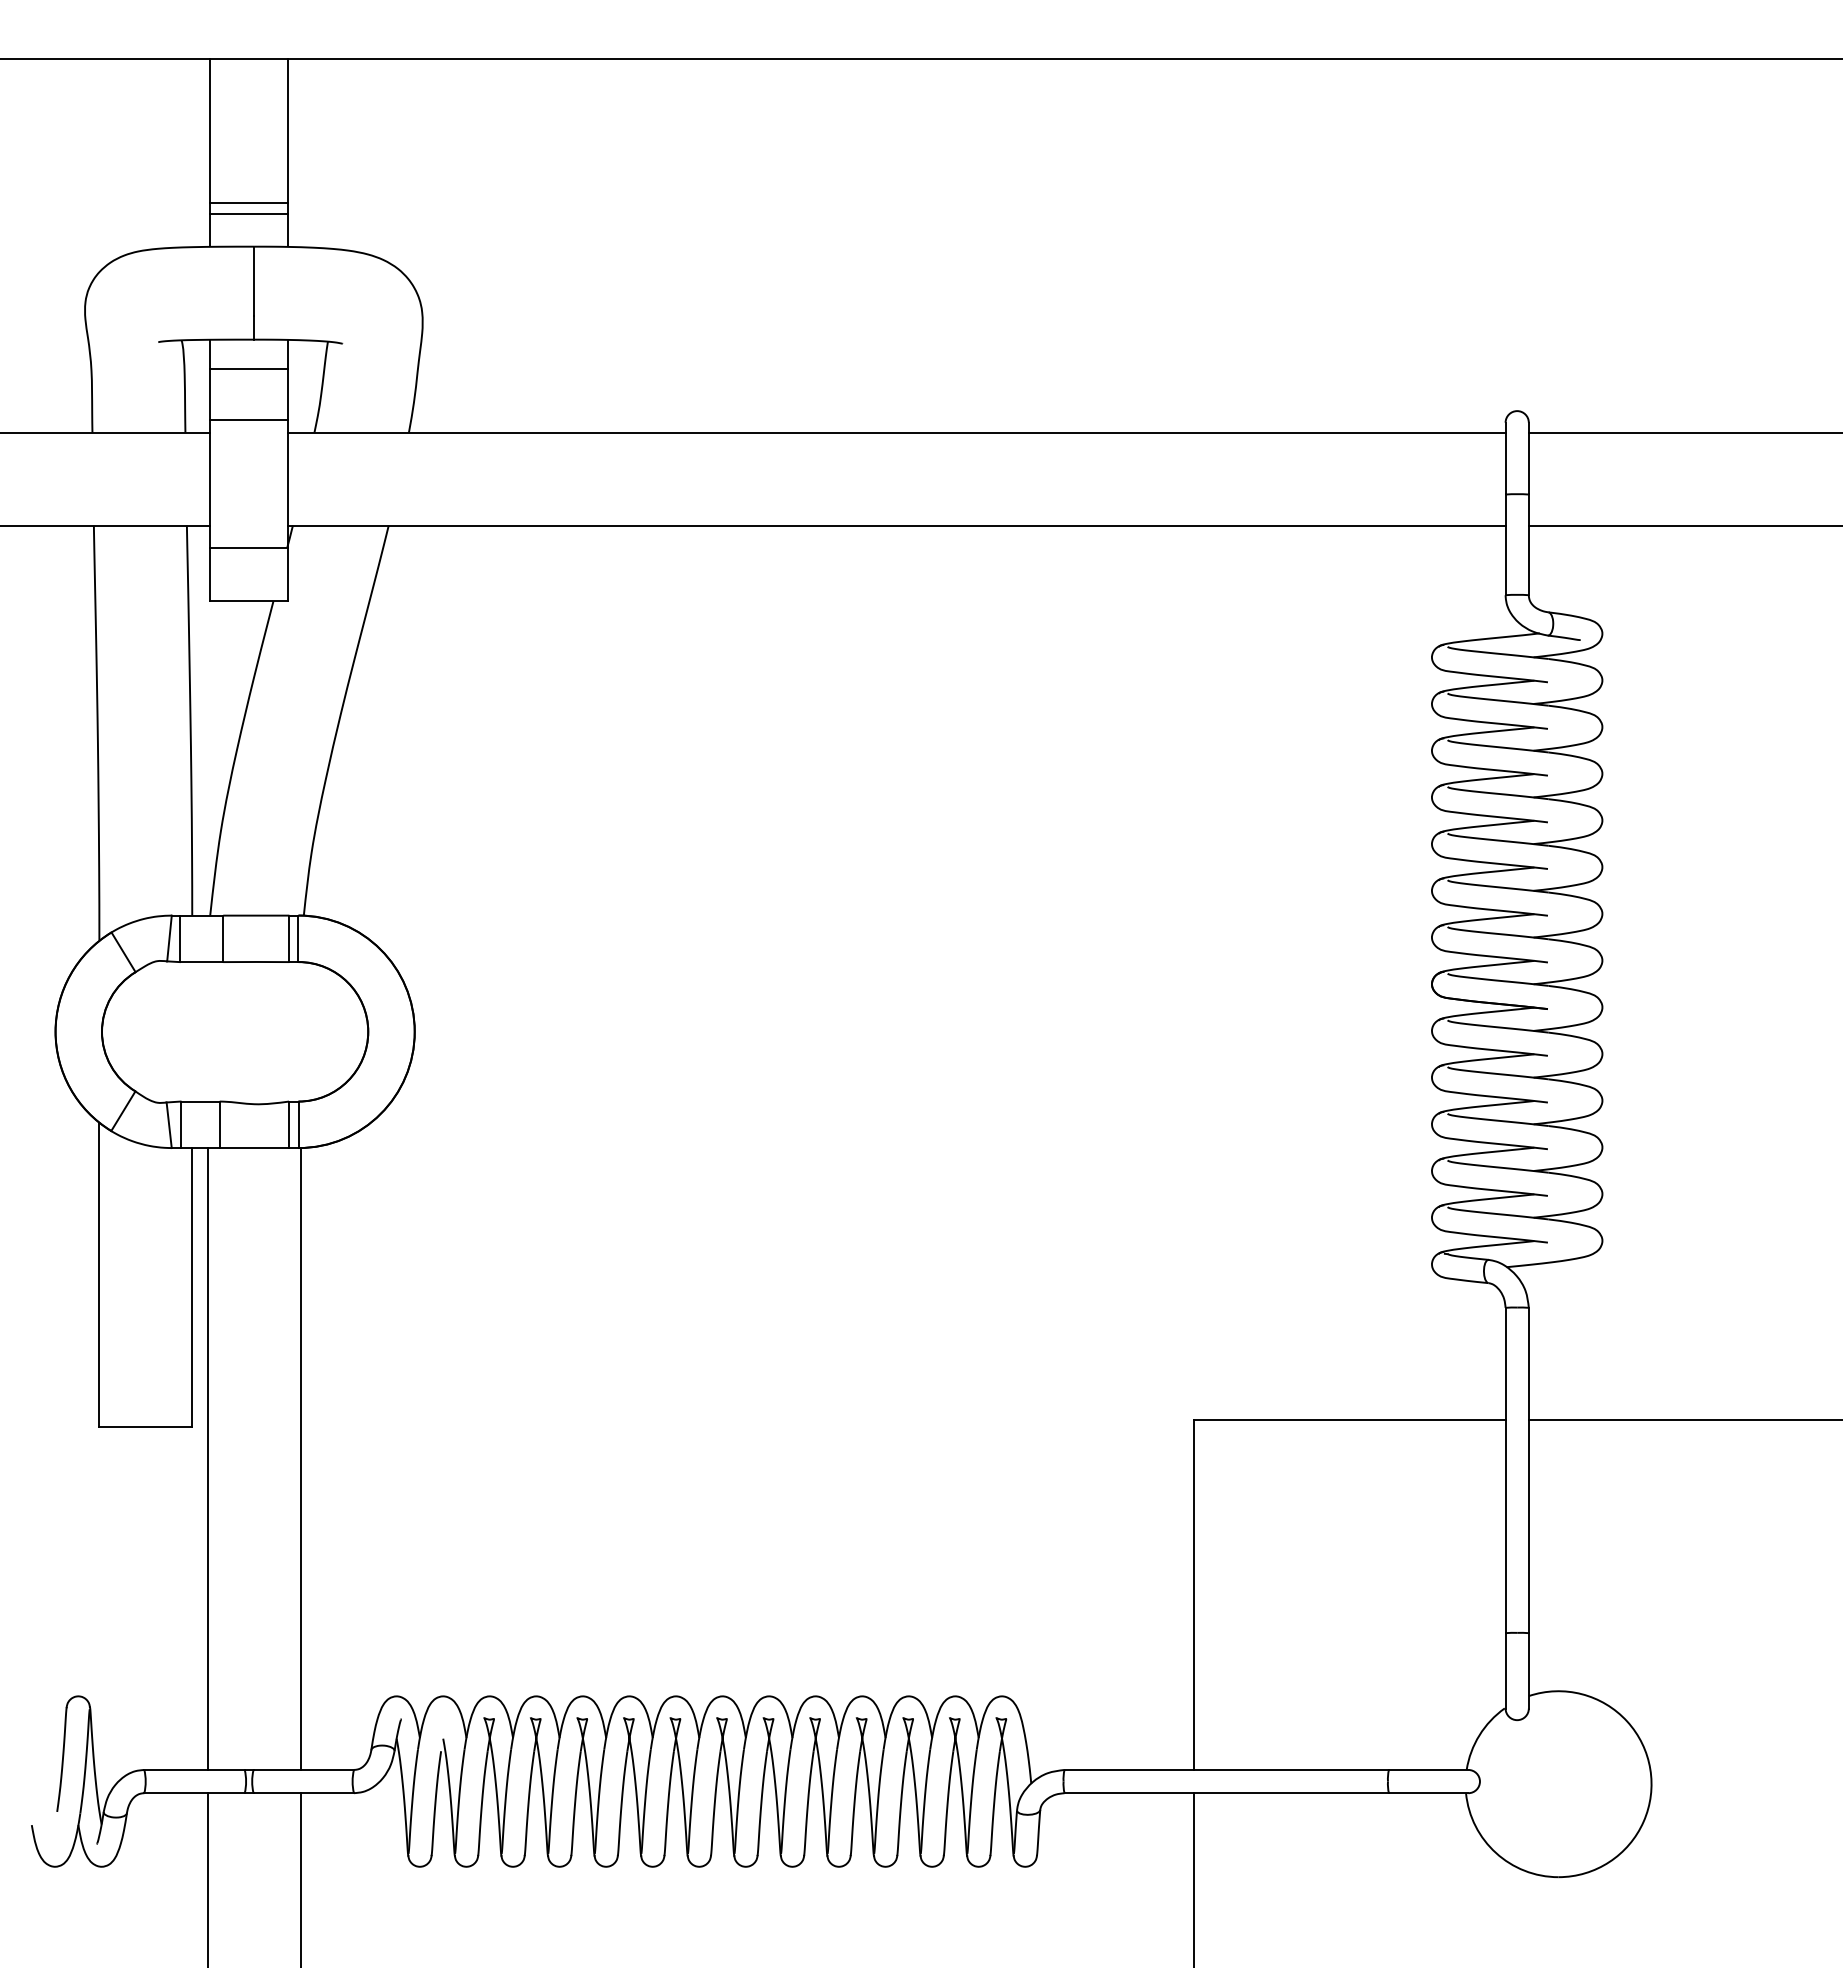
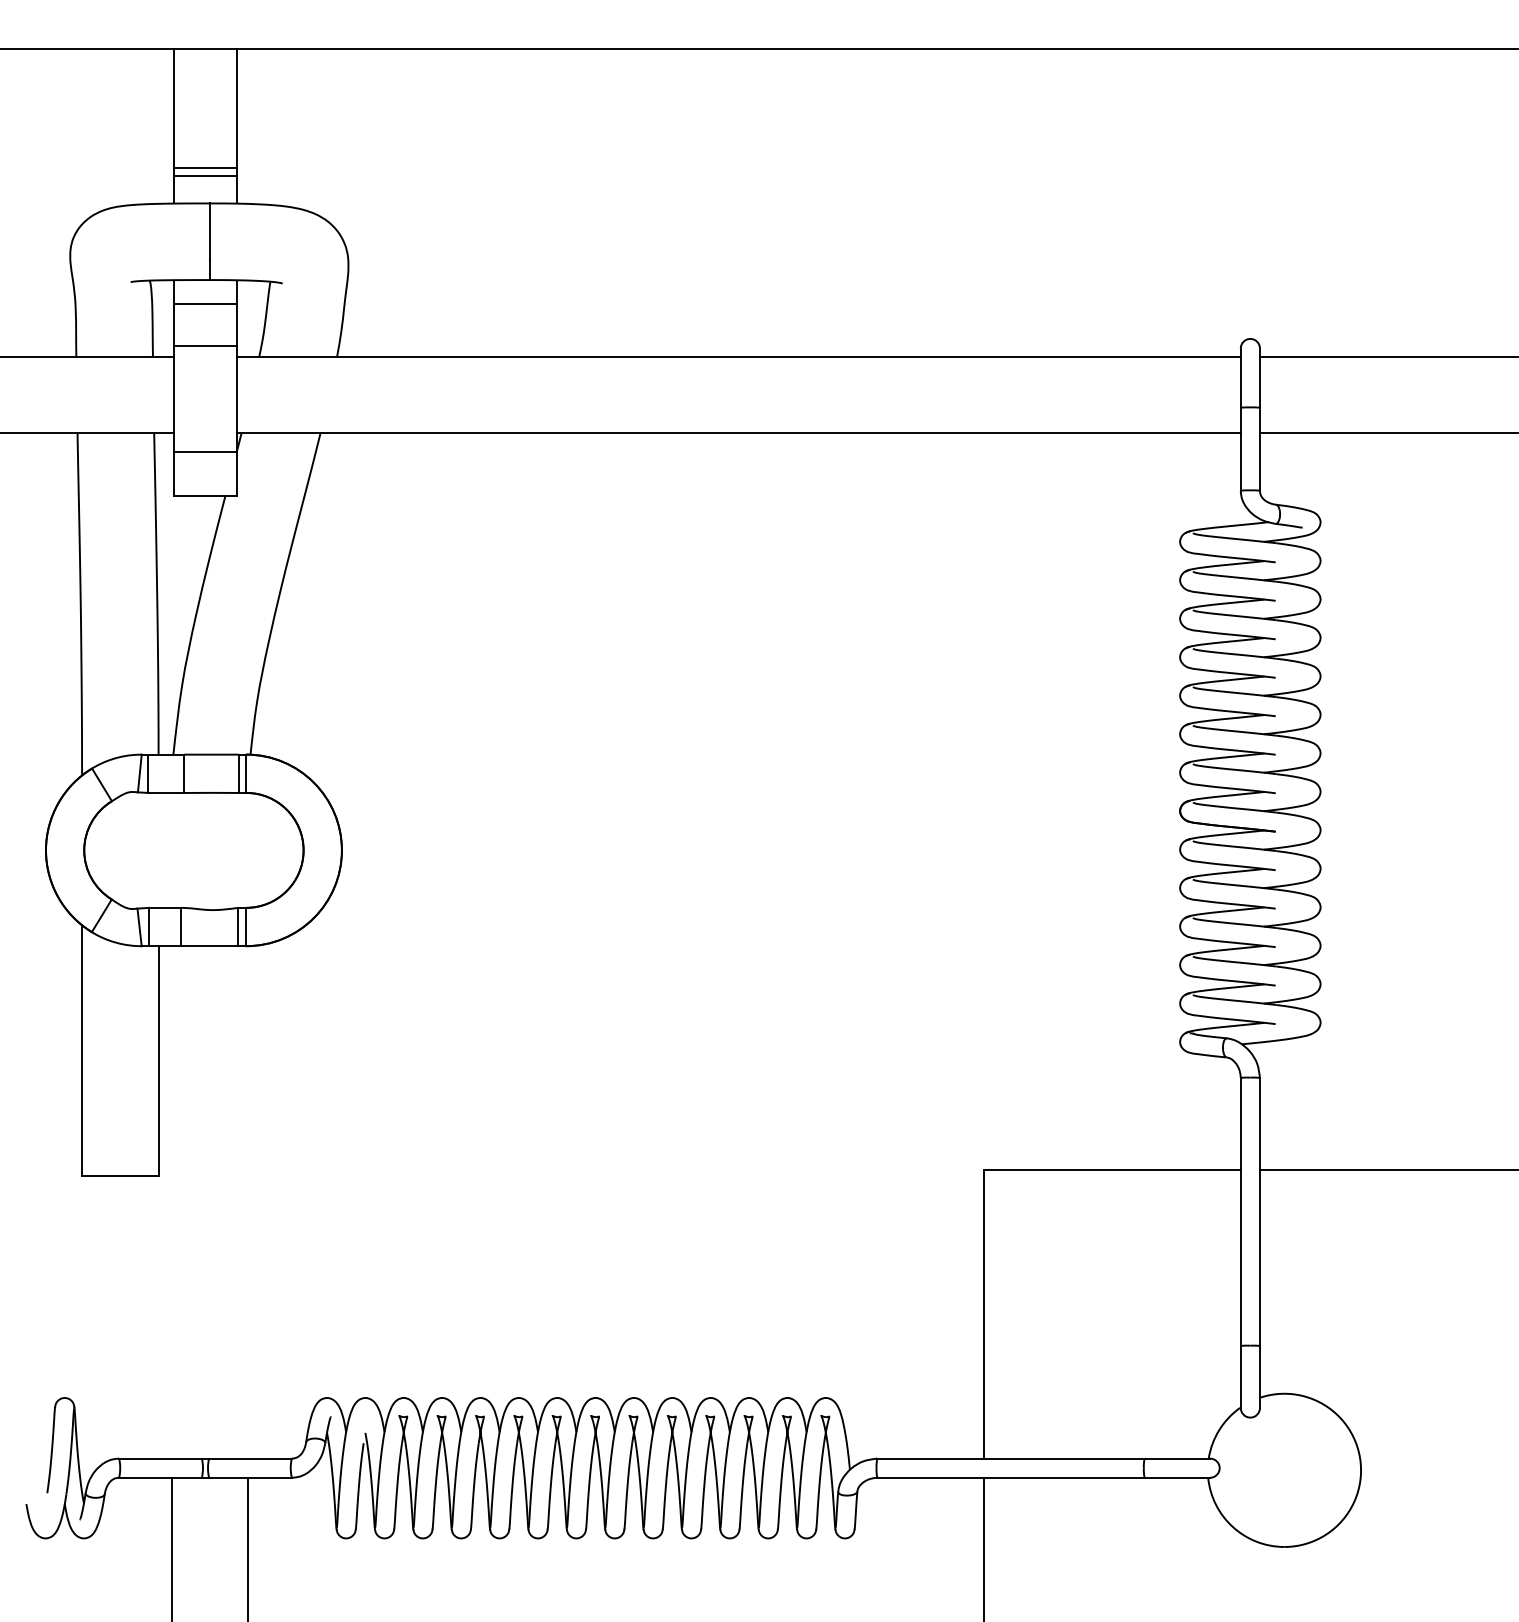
line: (207, 1458) -> (171, 1201), removed
line: (300, 1458) -> (247, 1201), removed

